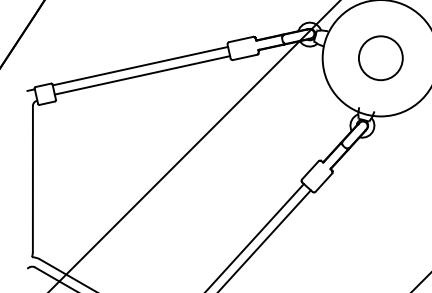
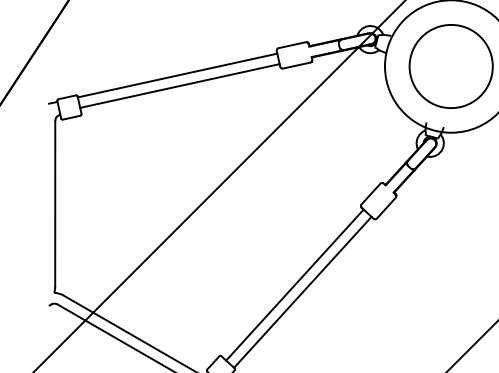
circle: (380, 58) -> (450, 66), size x1.67

